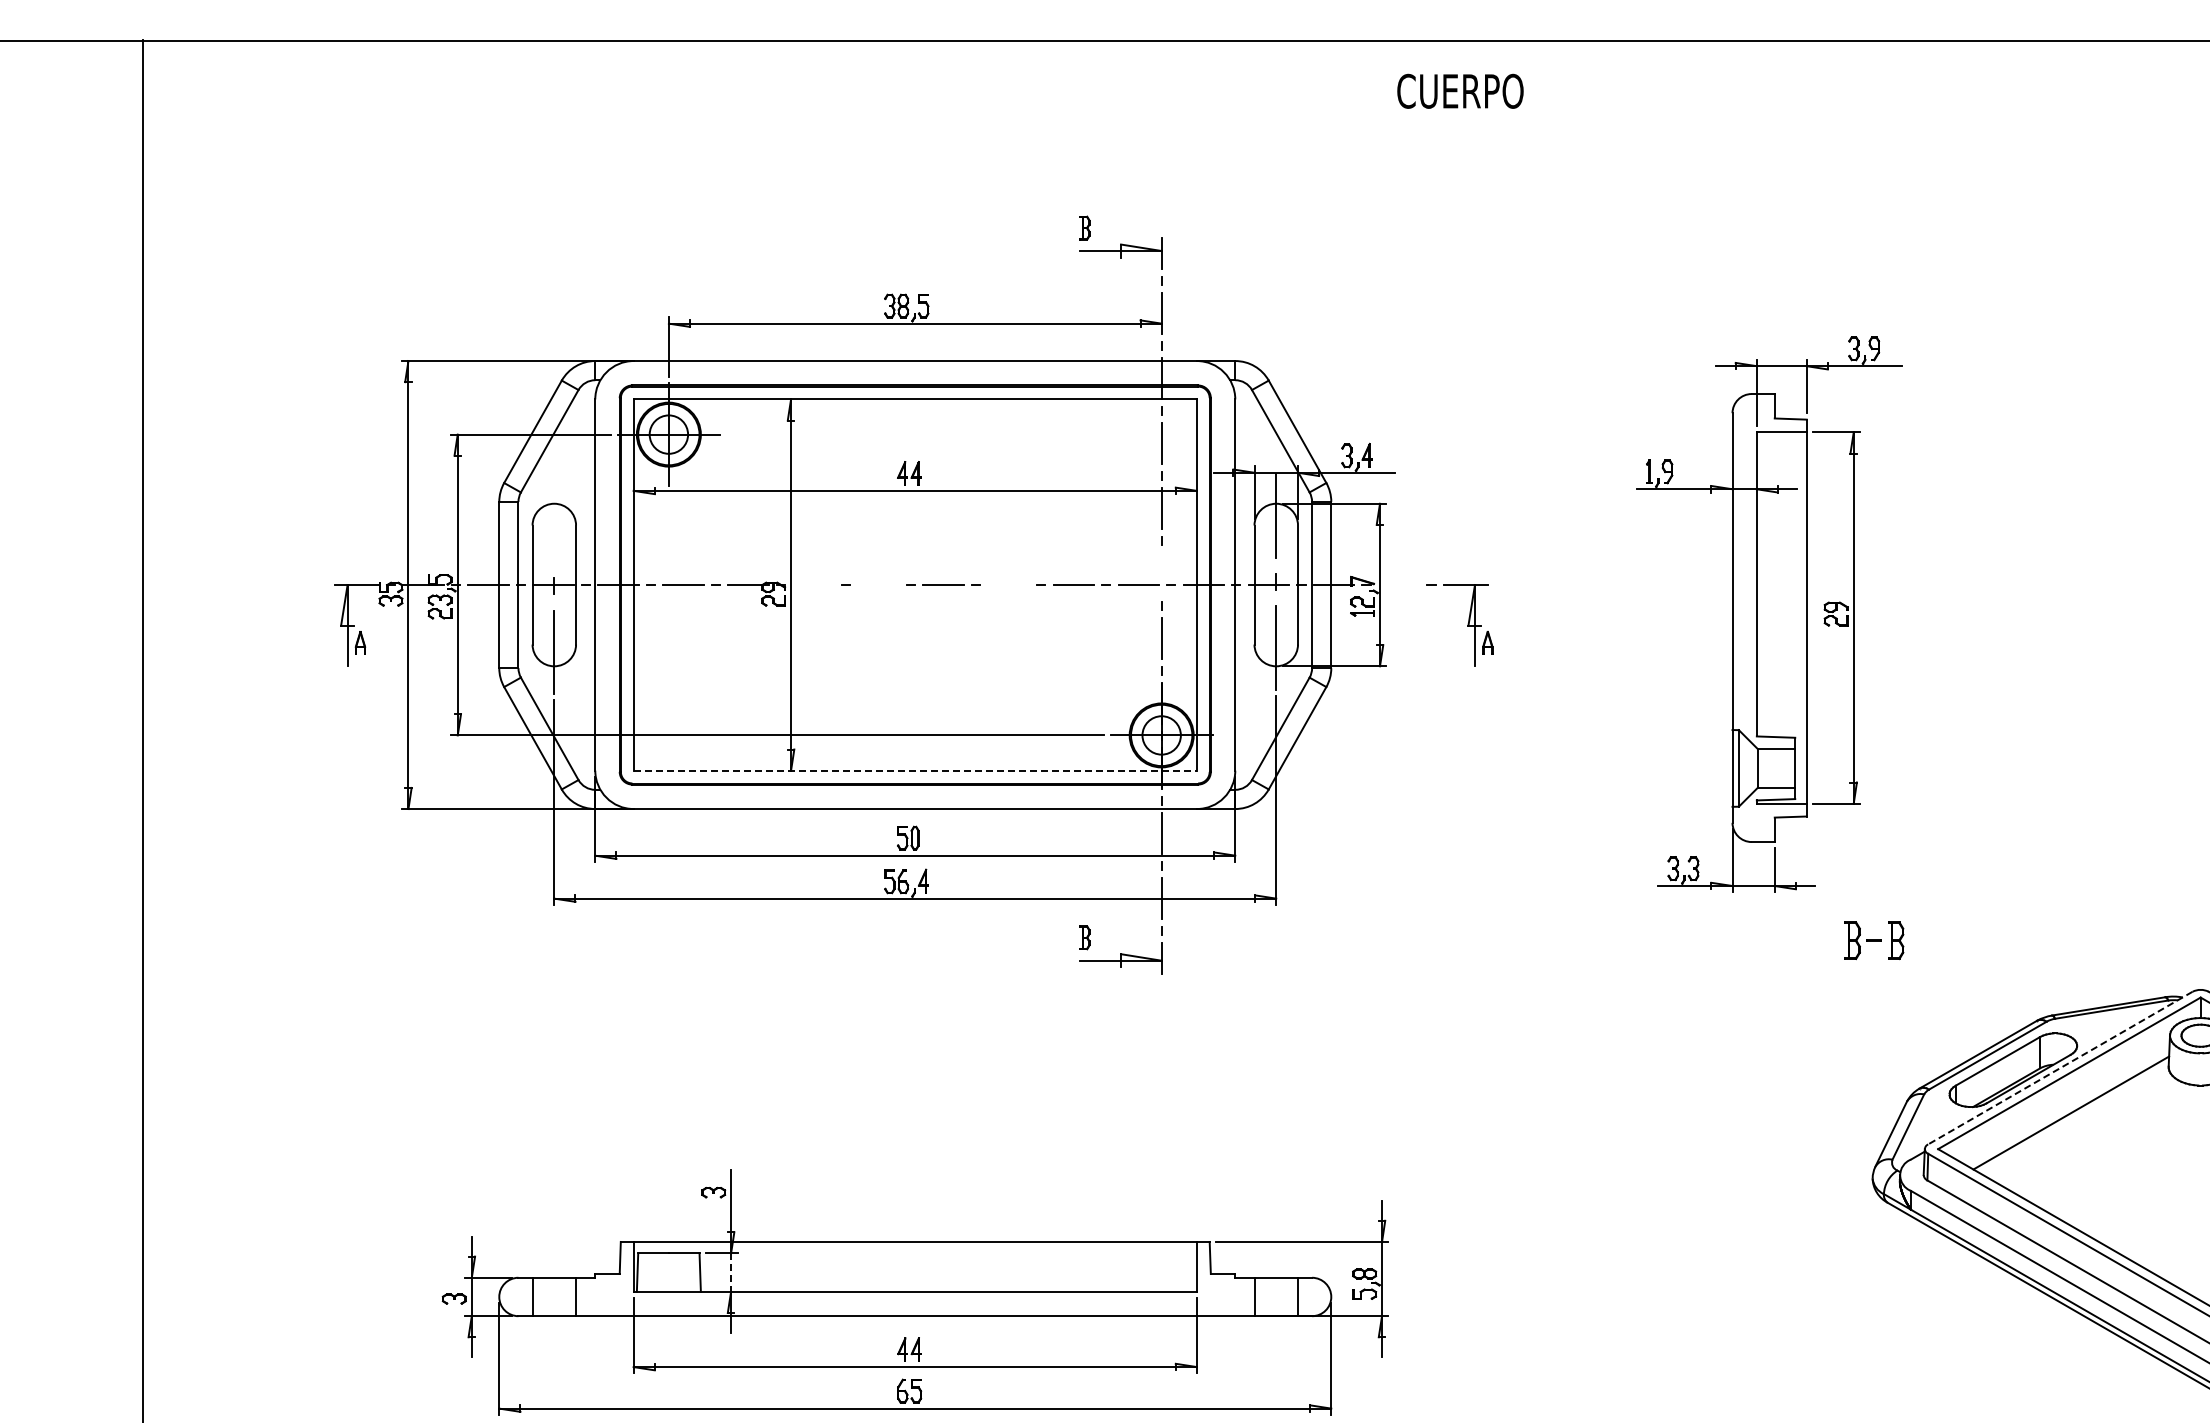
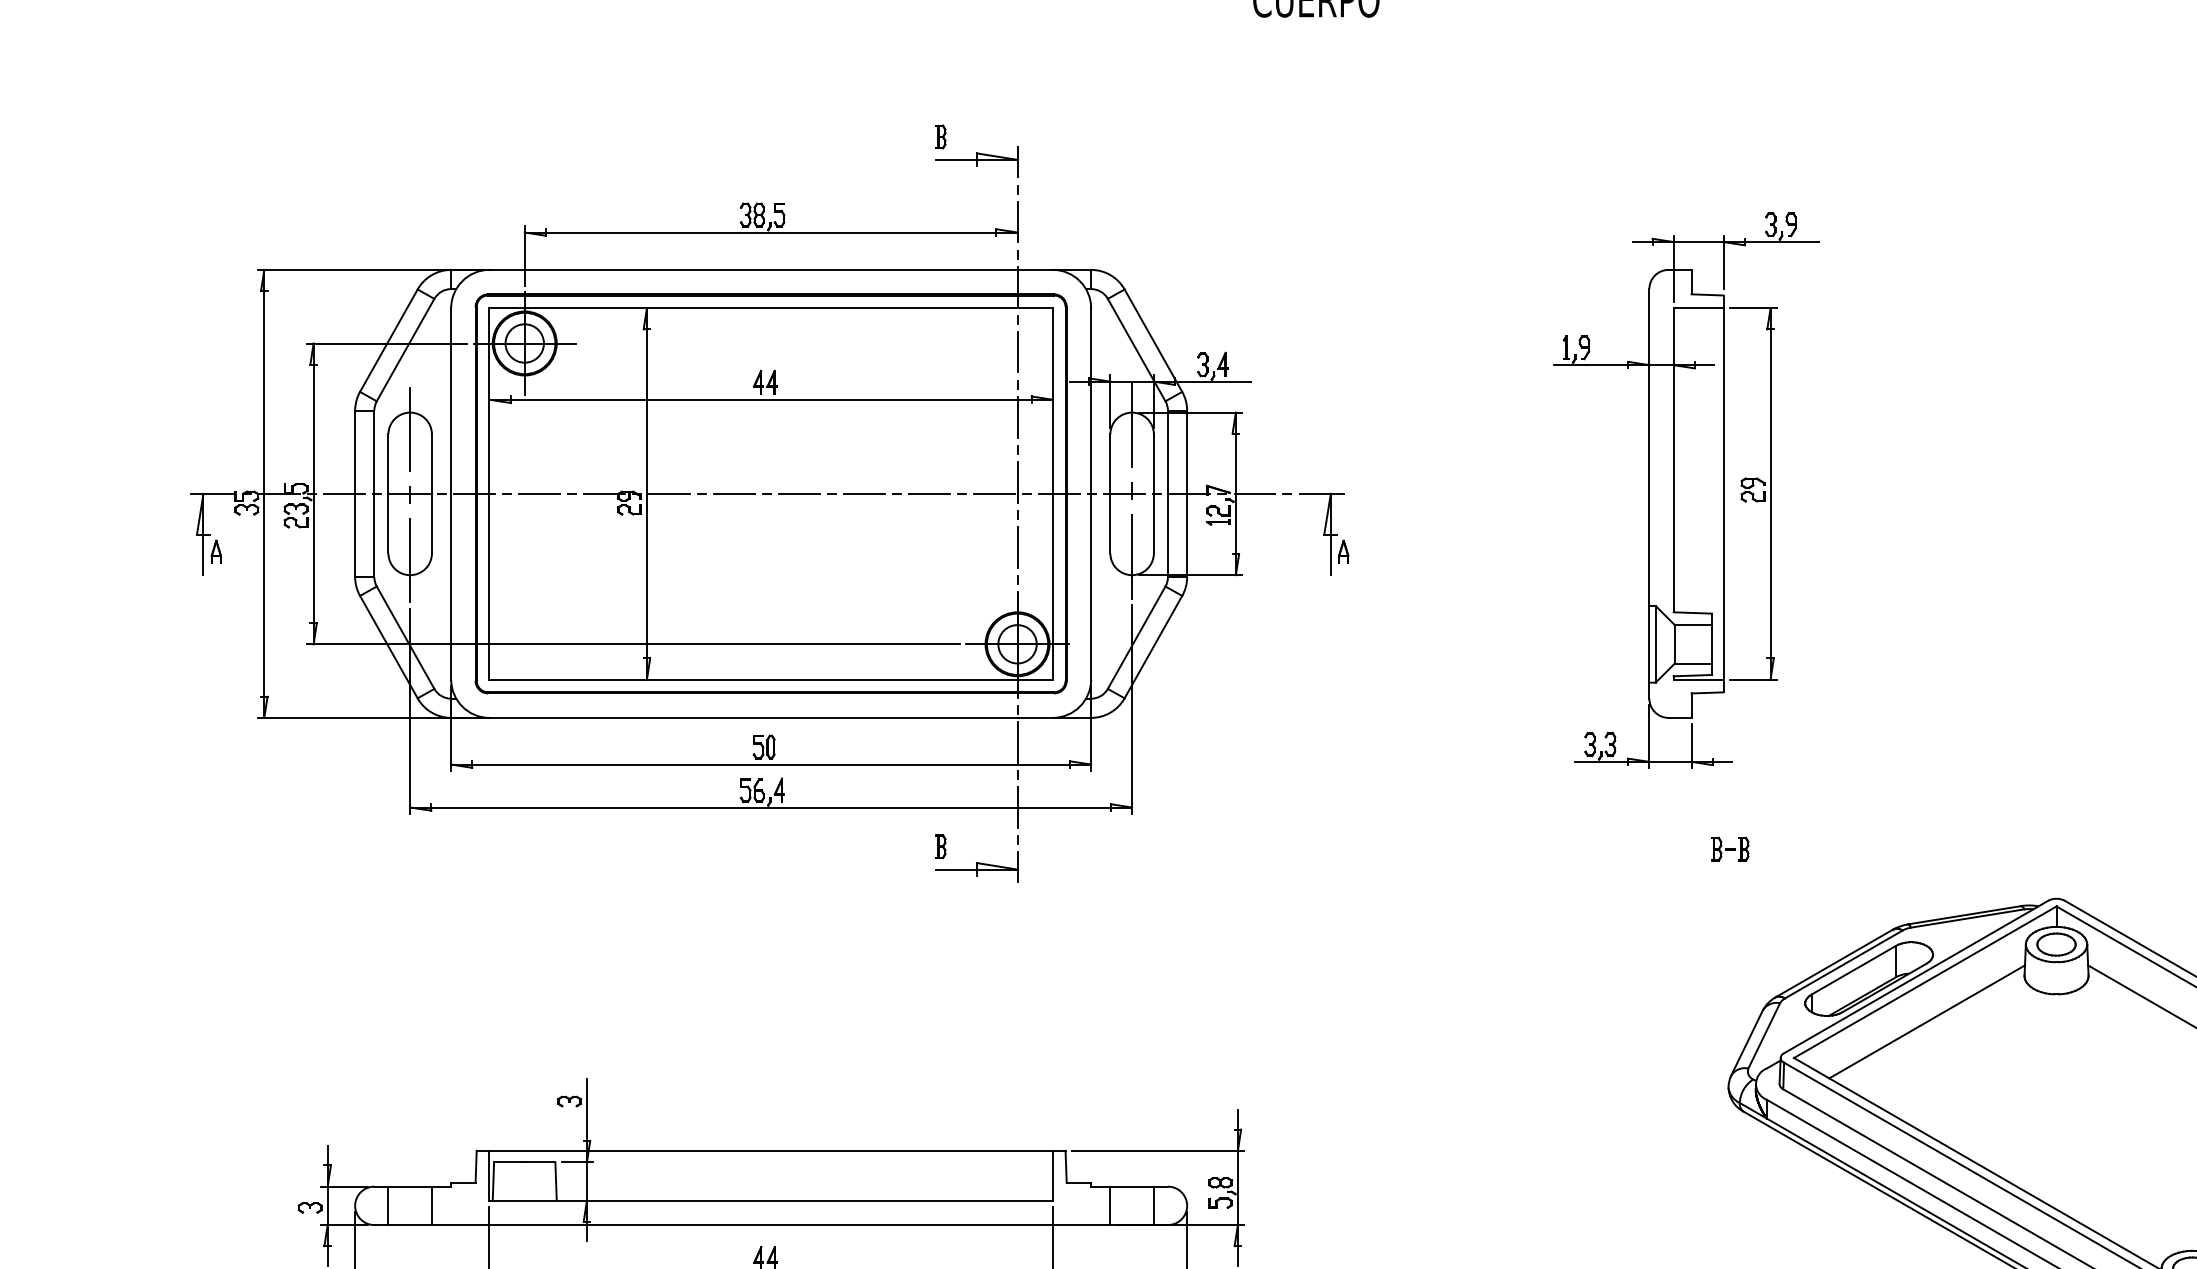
line: (554, 519) -> (410, 428), added
line: (1161, 573) -> (1017, 482), added
line: (813, 585) -> (669, 494), added
line: (878, 585) -> (734, 494), added
line: (1008, 585) -> (864, 494), added
line: (1398, 585) -> (1254, 494), added
part: (1769, 614) -> (1686, 490), moved
line: (915, 770) -> (771, 679), dashed -> solid
part: (1874, 939) -> (1730, 848), size x0.62
line: (2060, 1068) -> (1916, 977), dashed -> solid
line: (731, 1273) -> (587, 1182), dashed -> solid

